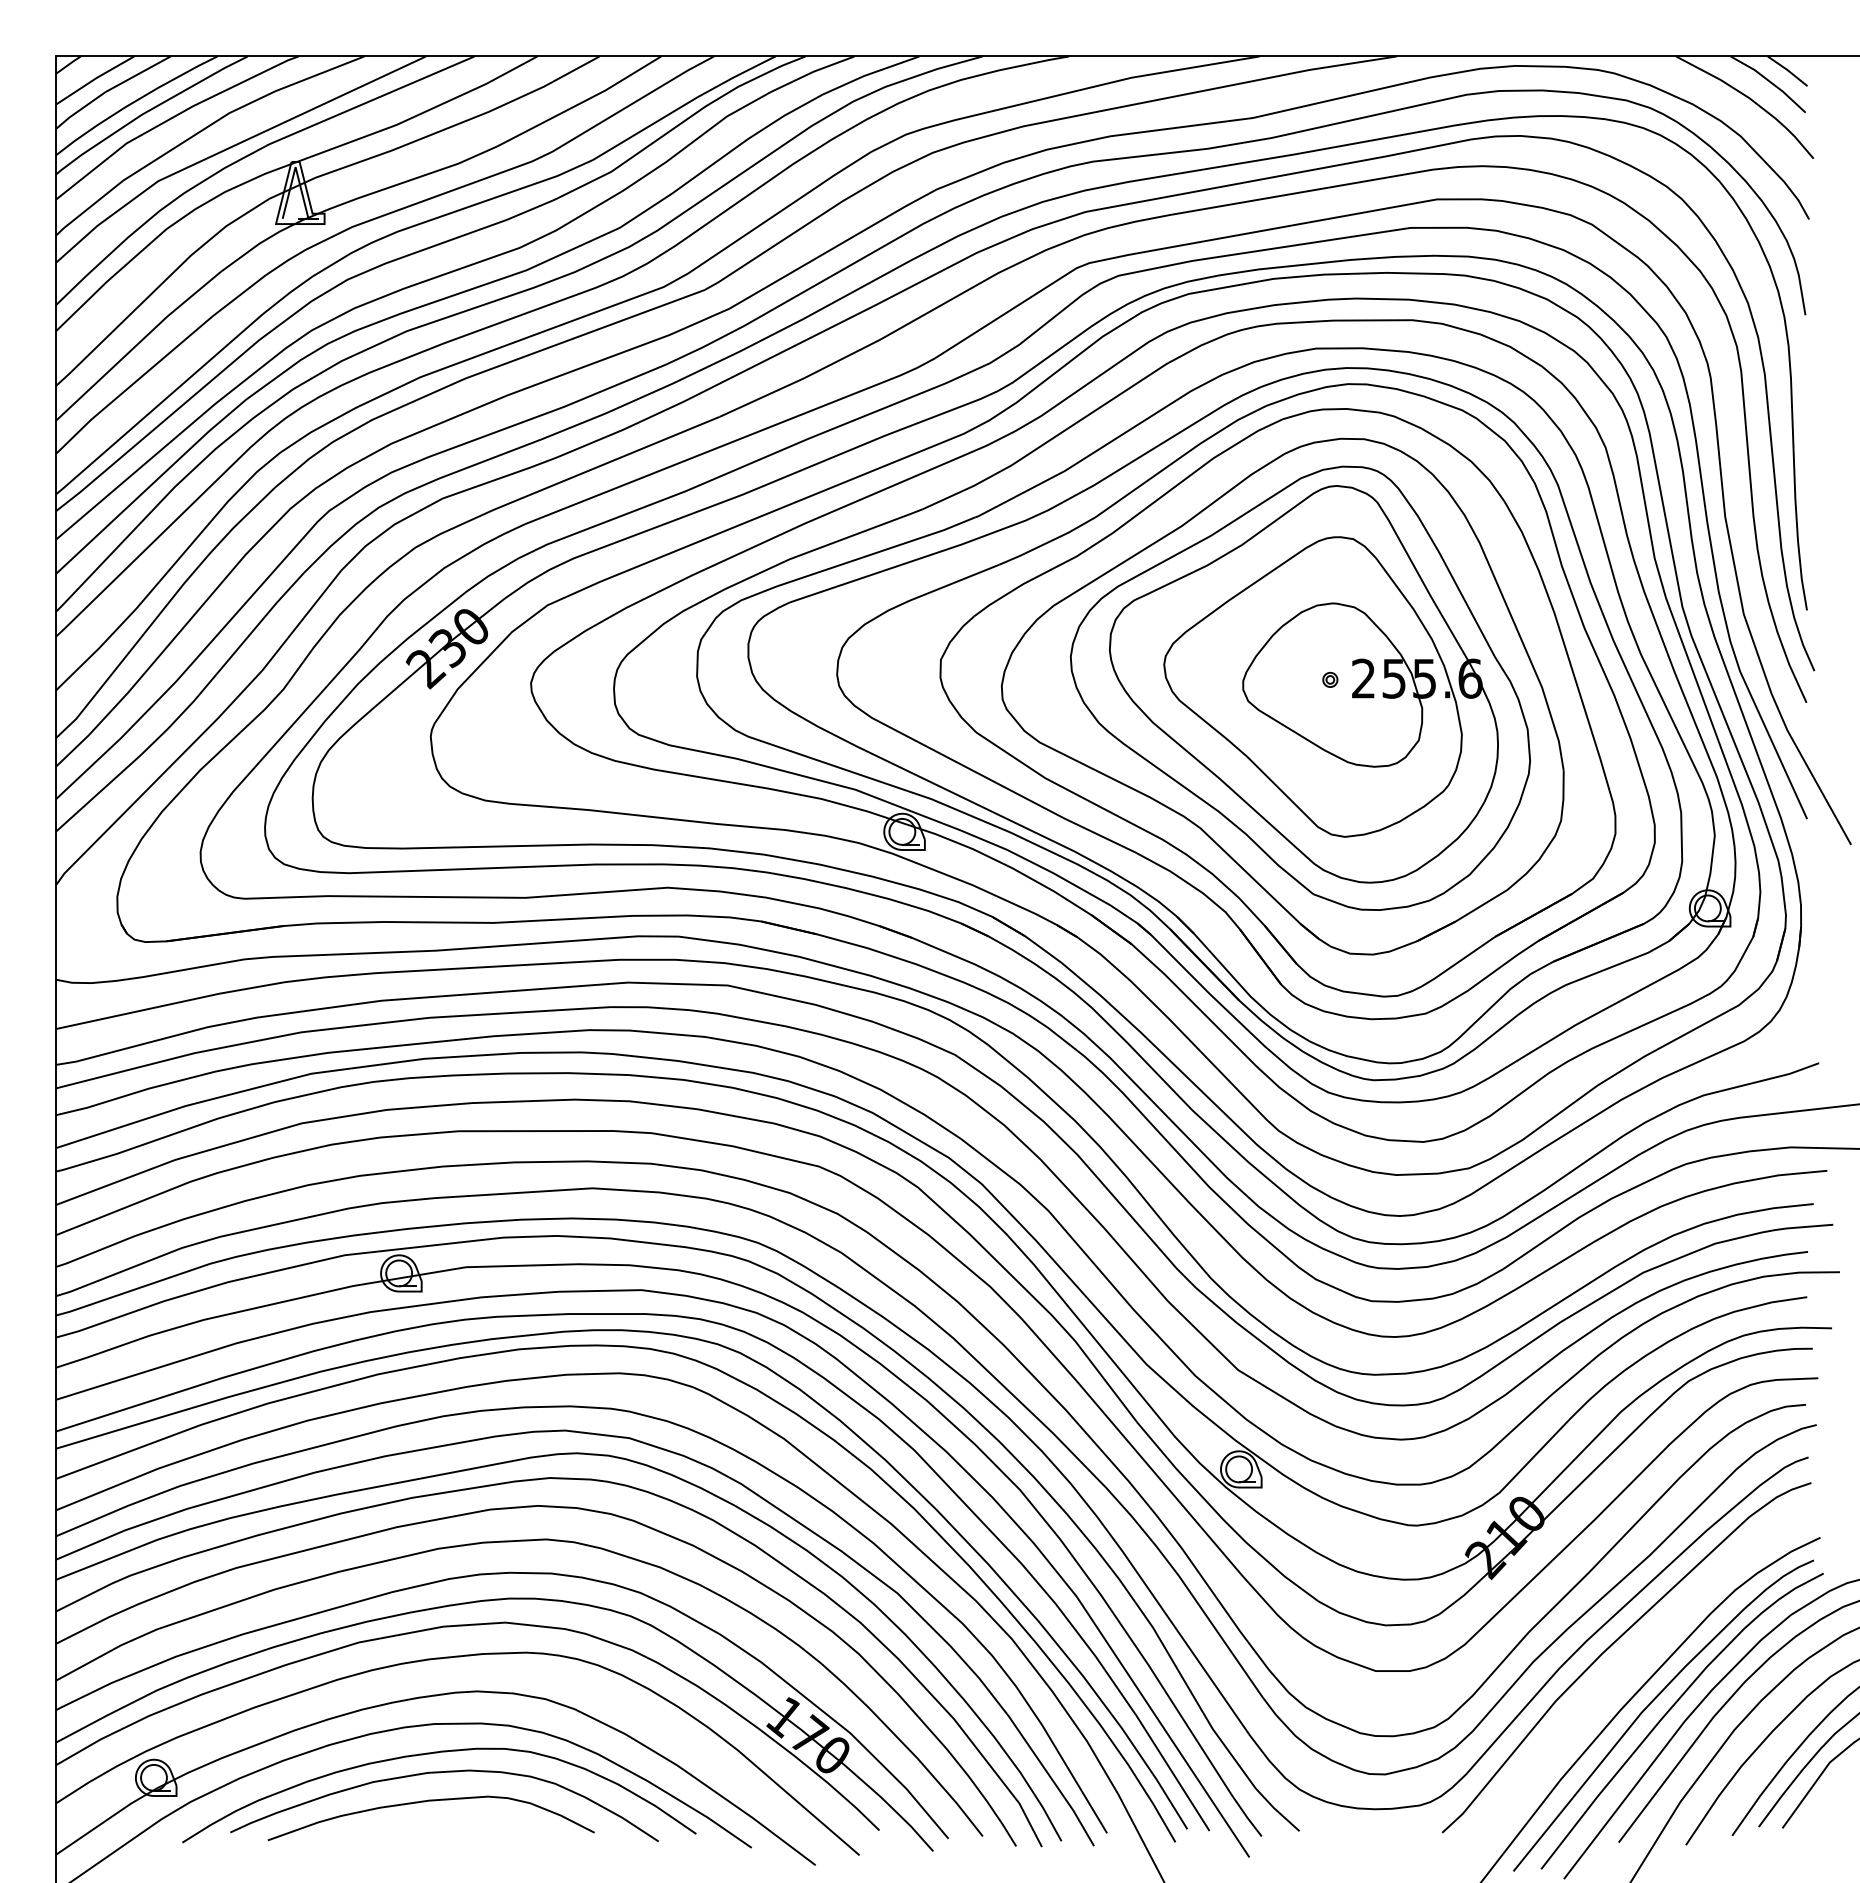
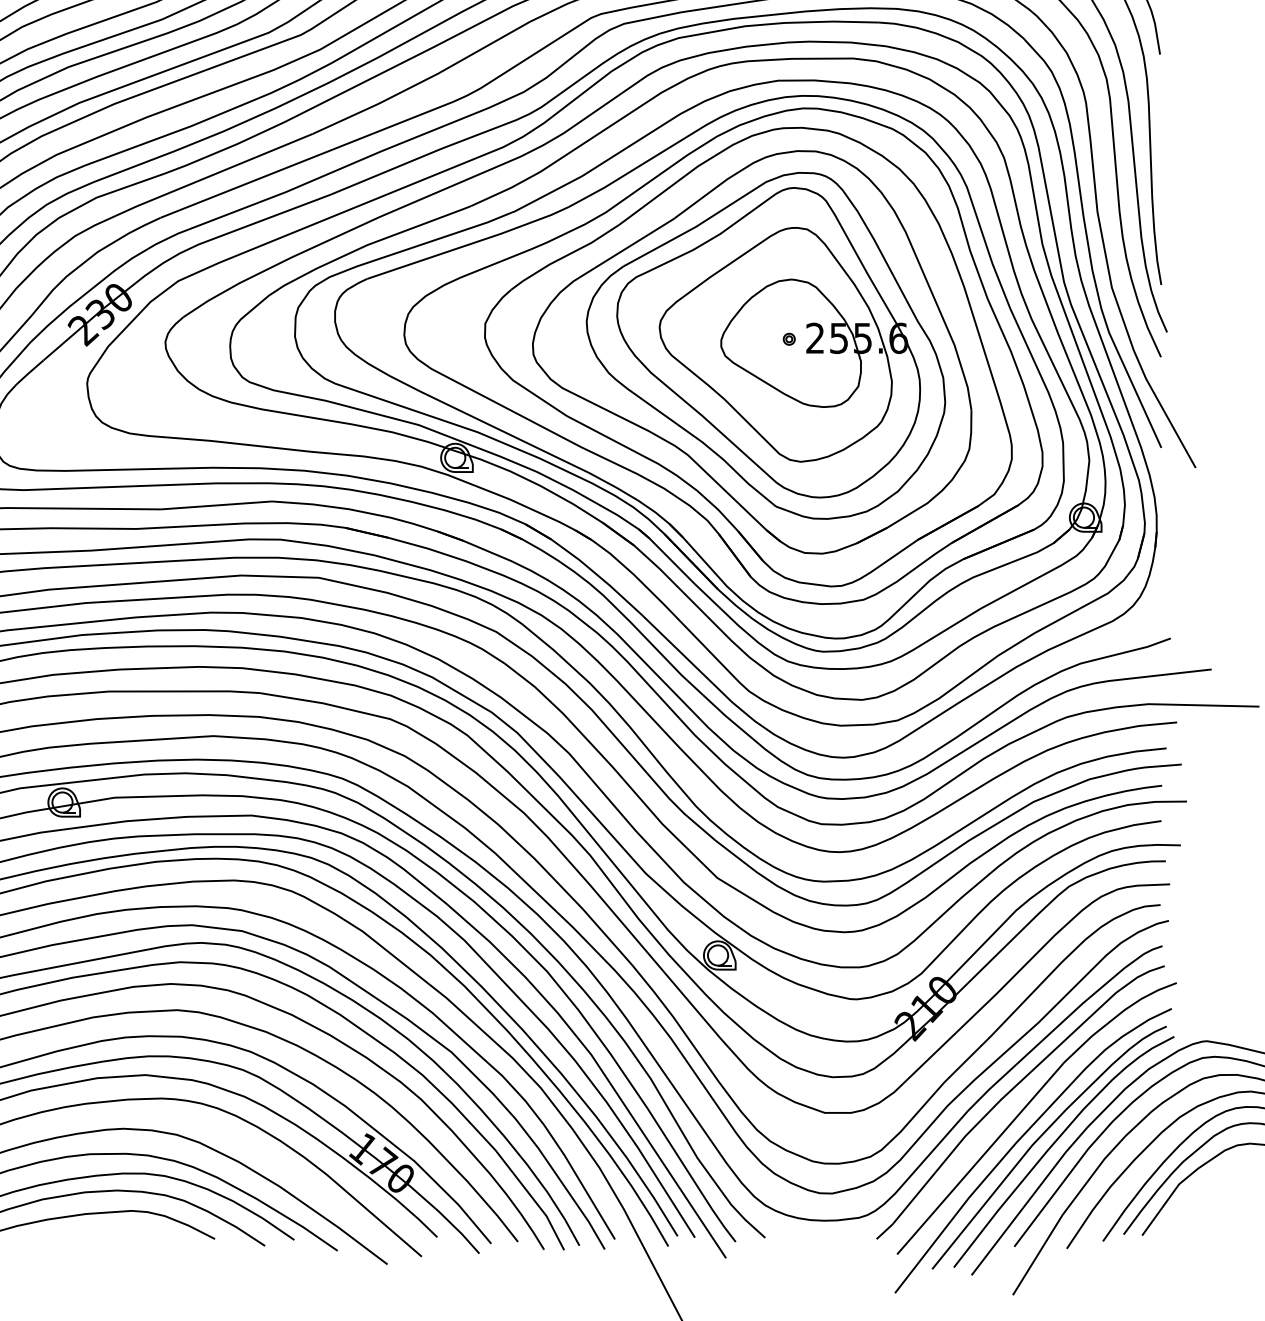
curve: (1633, 1664) -> (1025, 1107), added

